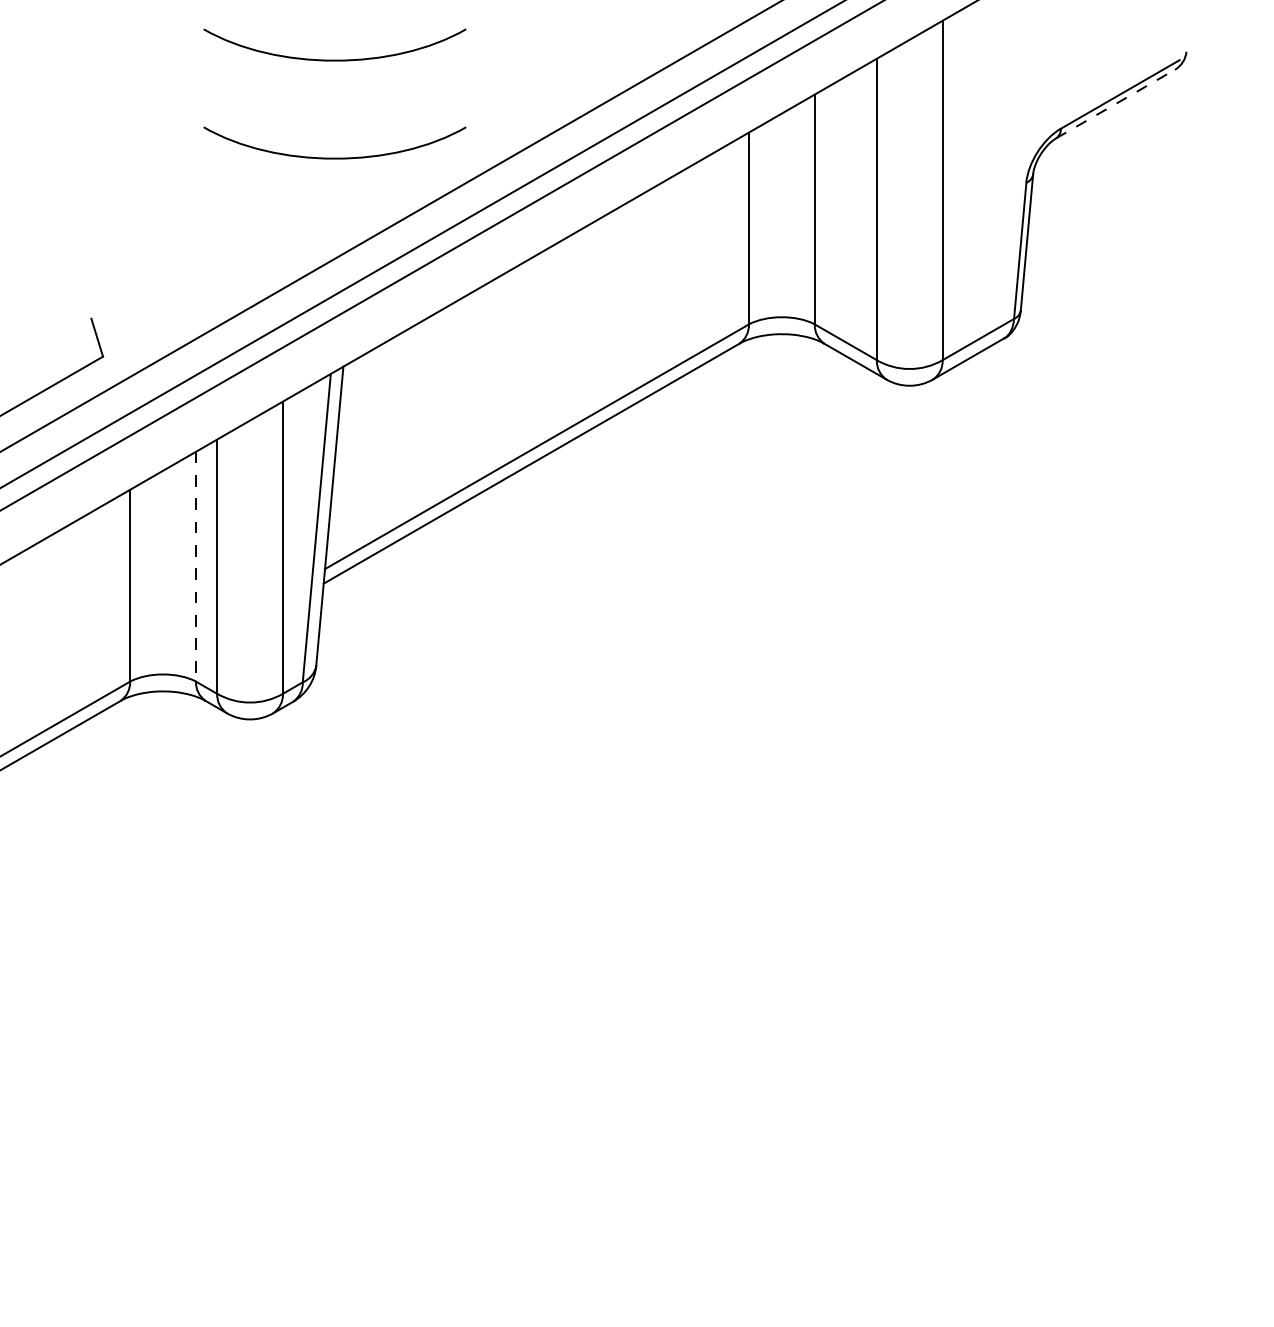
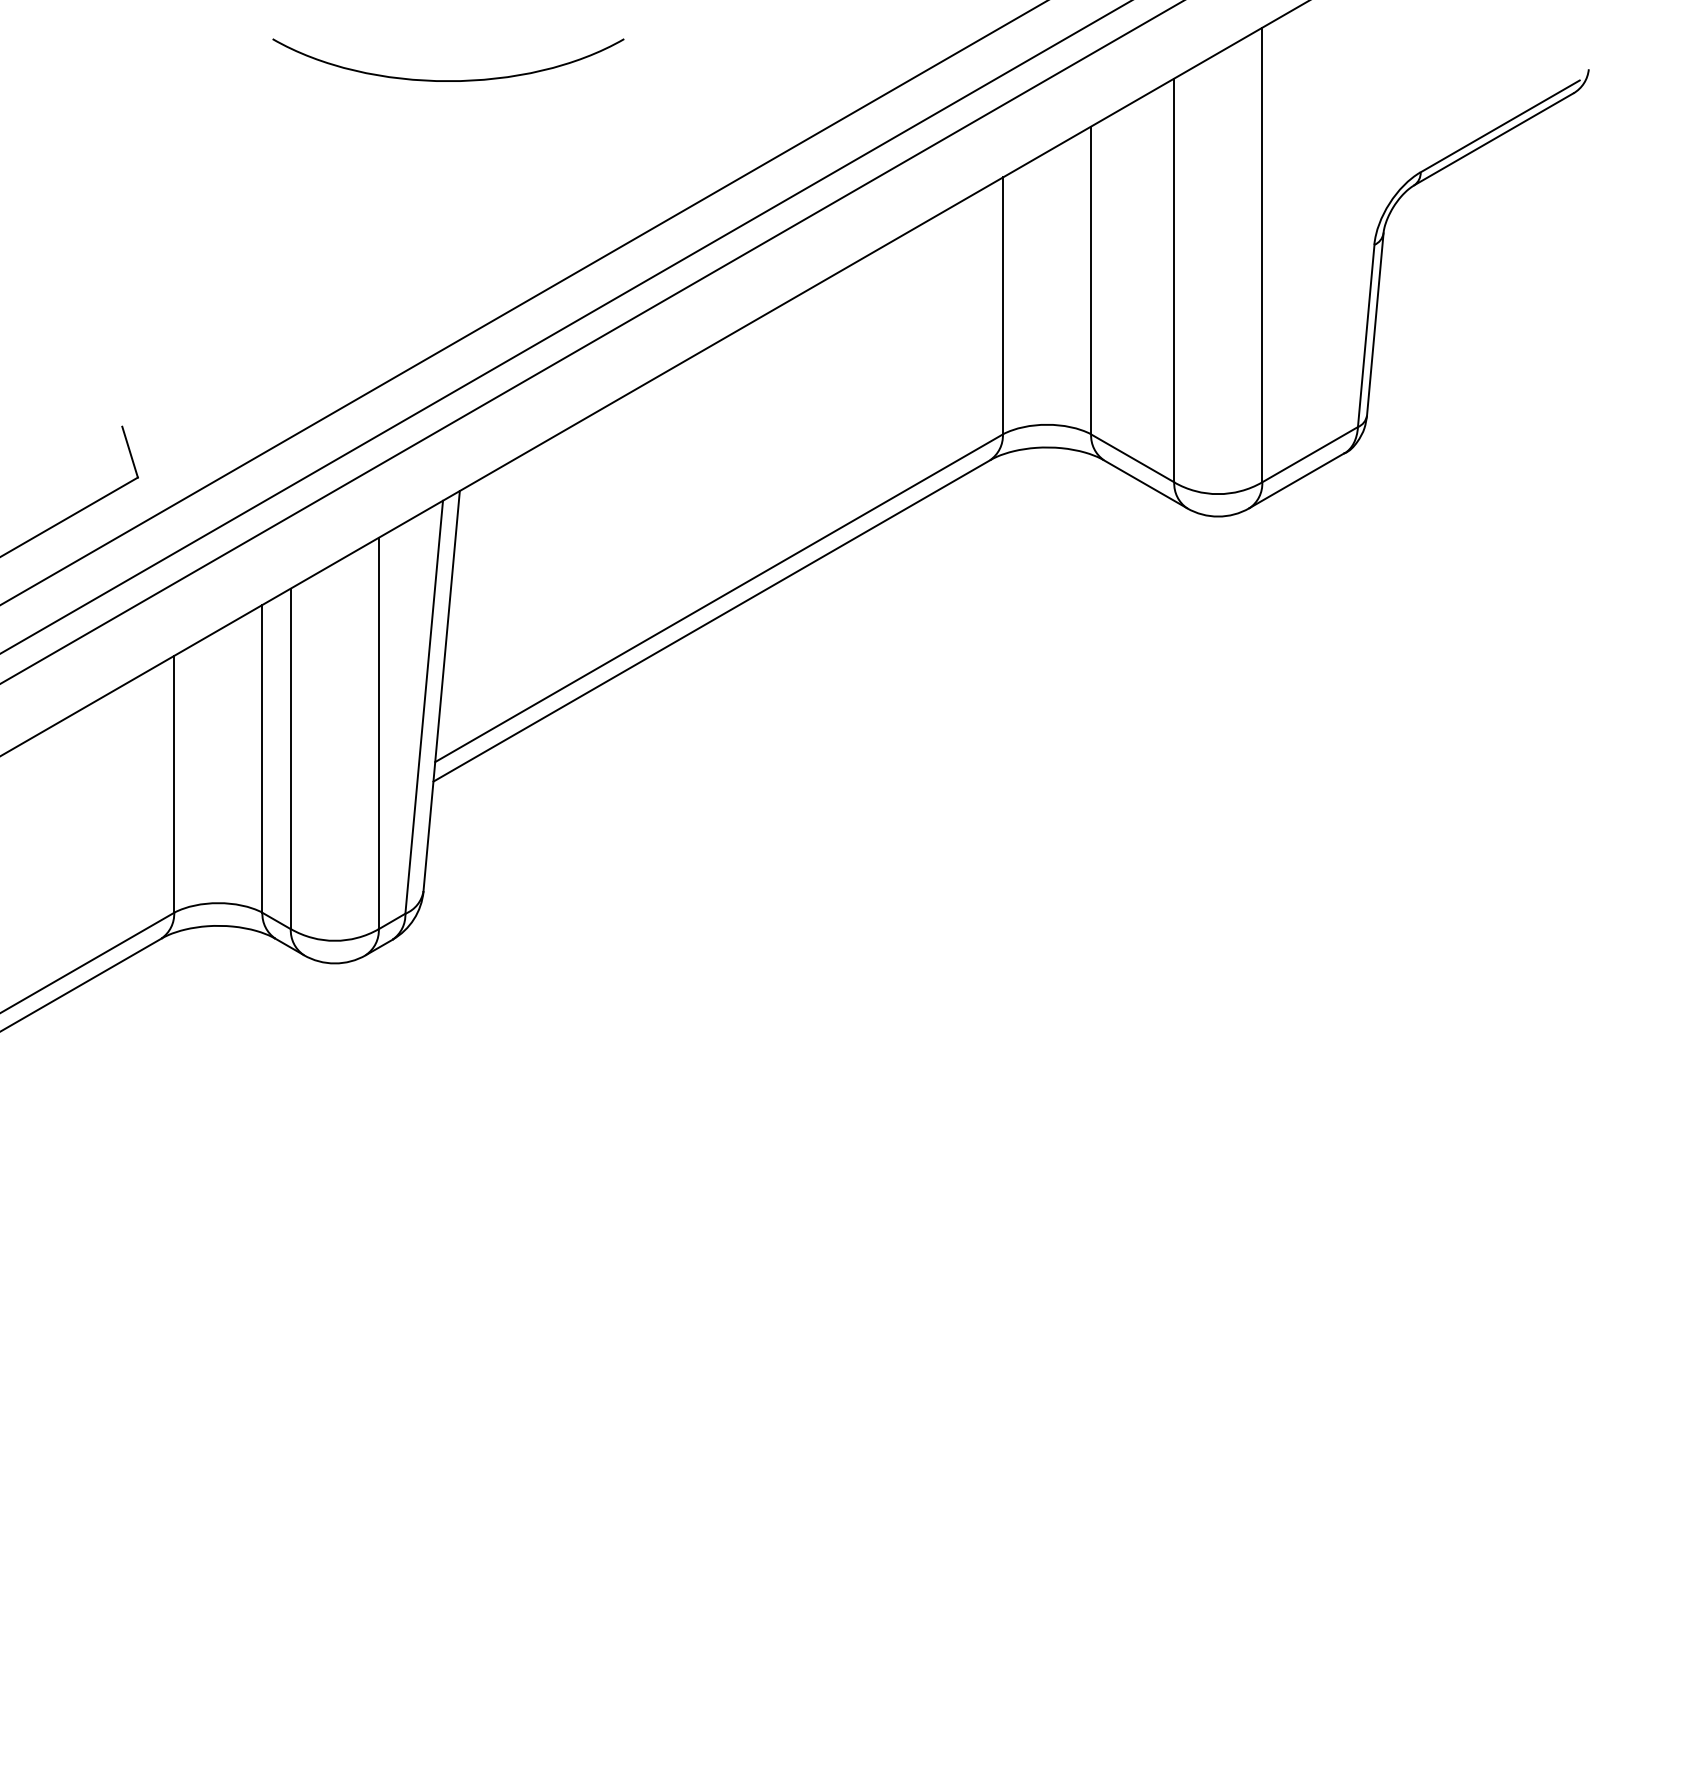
line: (1115, 104) -> (1493, 139), dashed -> solid
curve: (334, 157) -> (447, 210), removed
line: (195, 566) -> (261, 758), dashed -> solid

